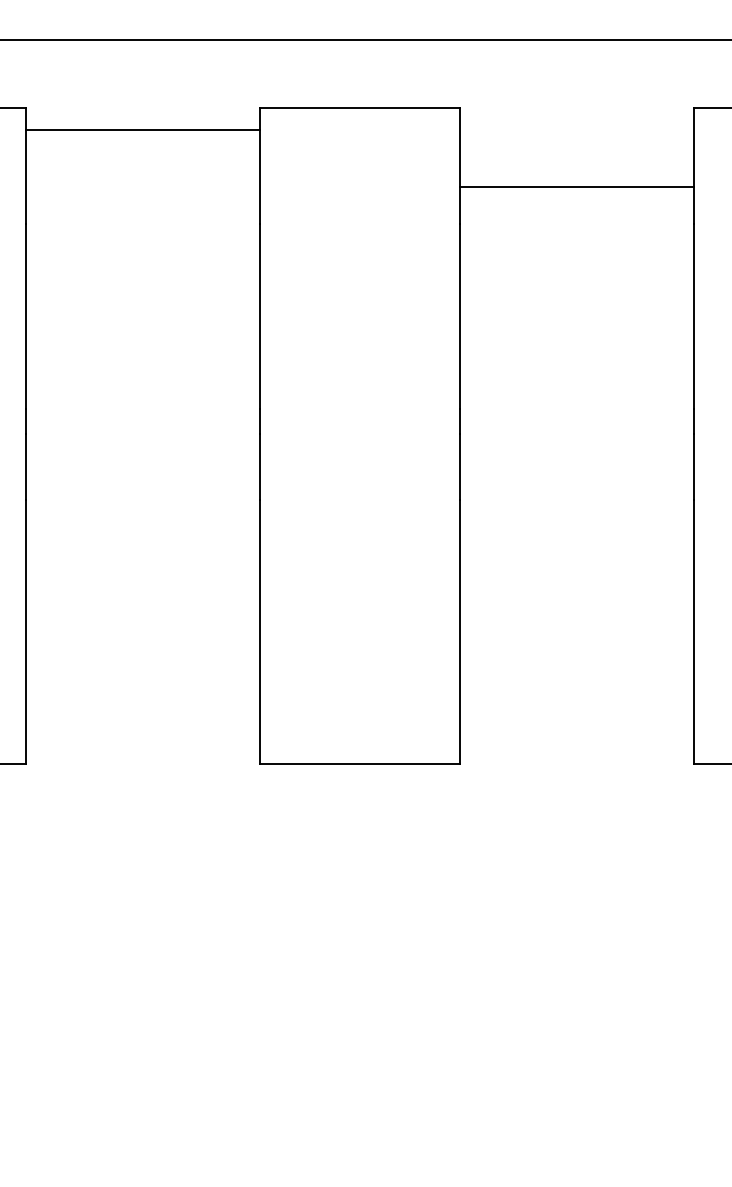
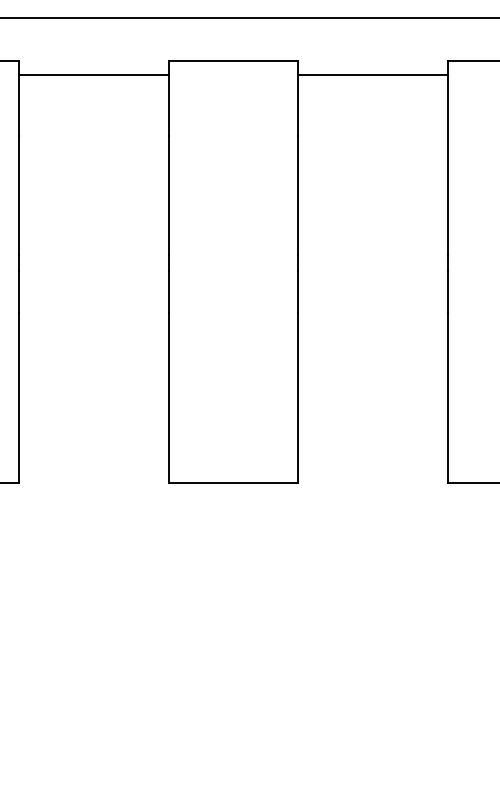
line: (576, 187) -> (372, 75), moved

